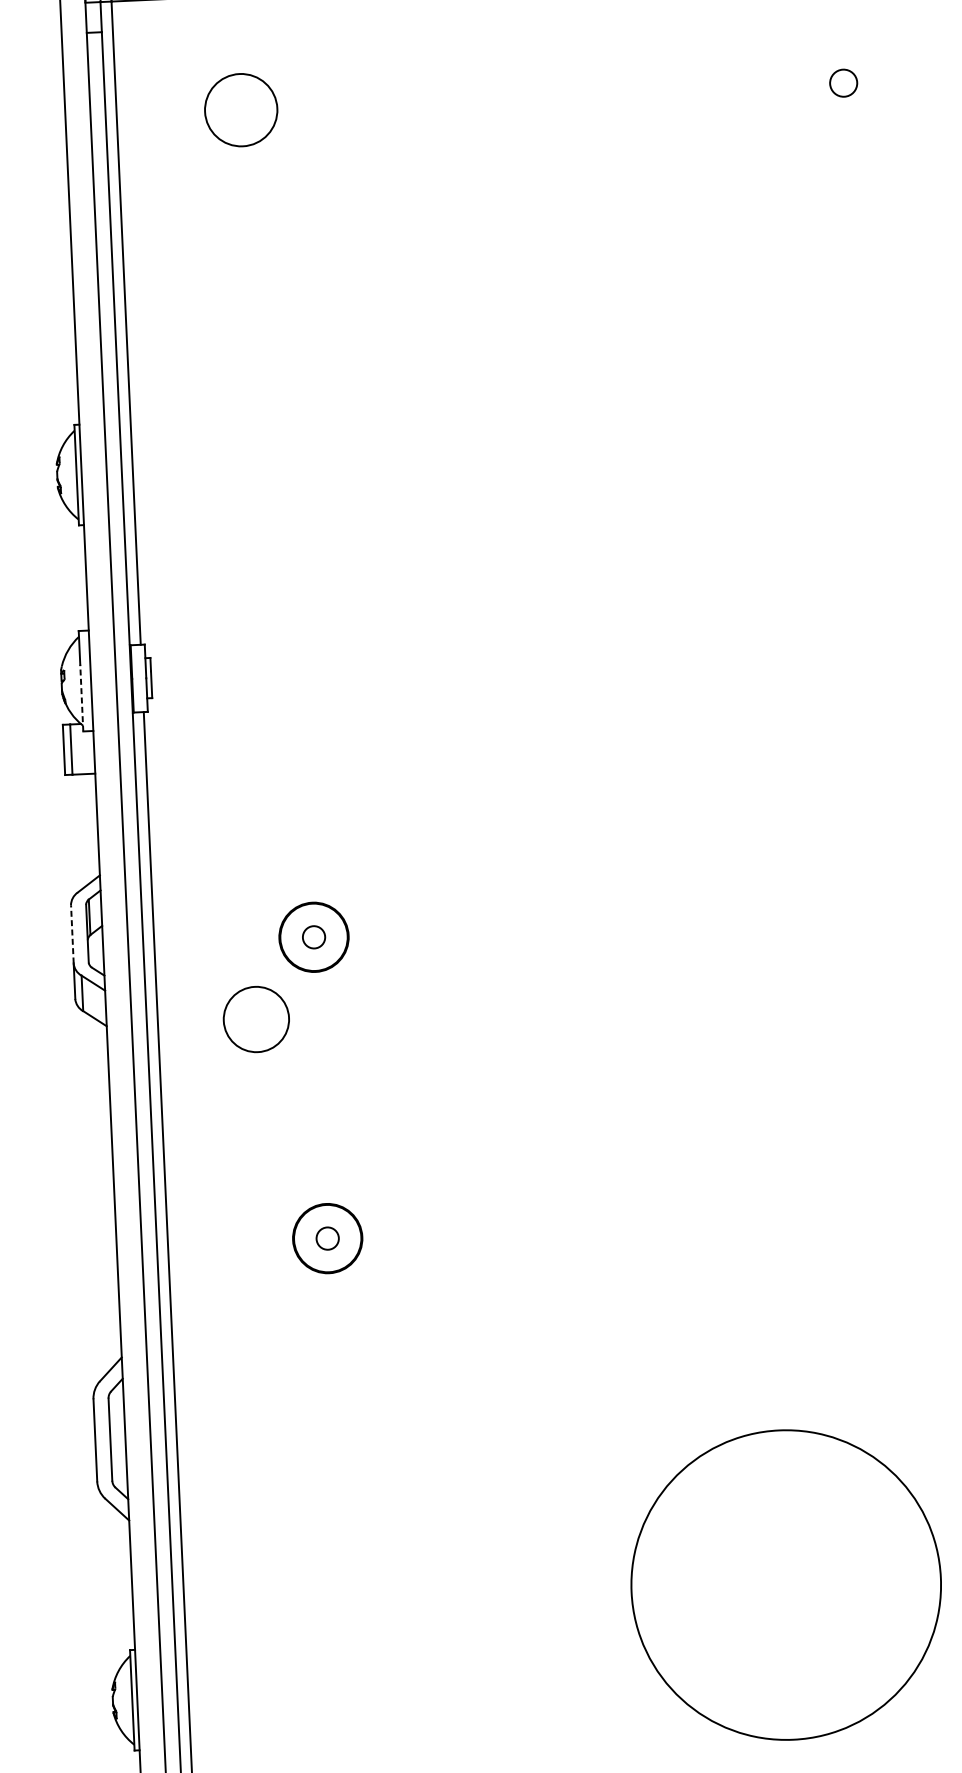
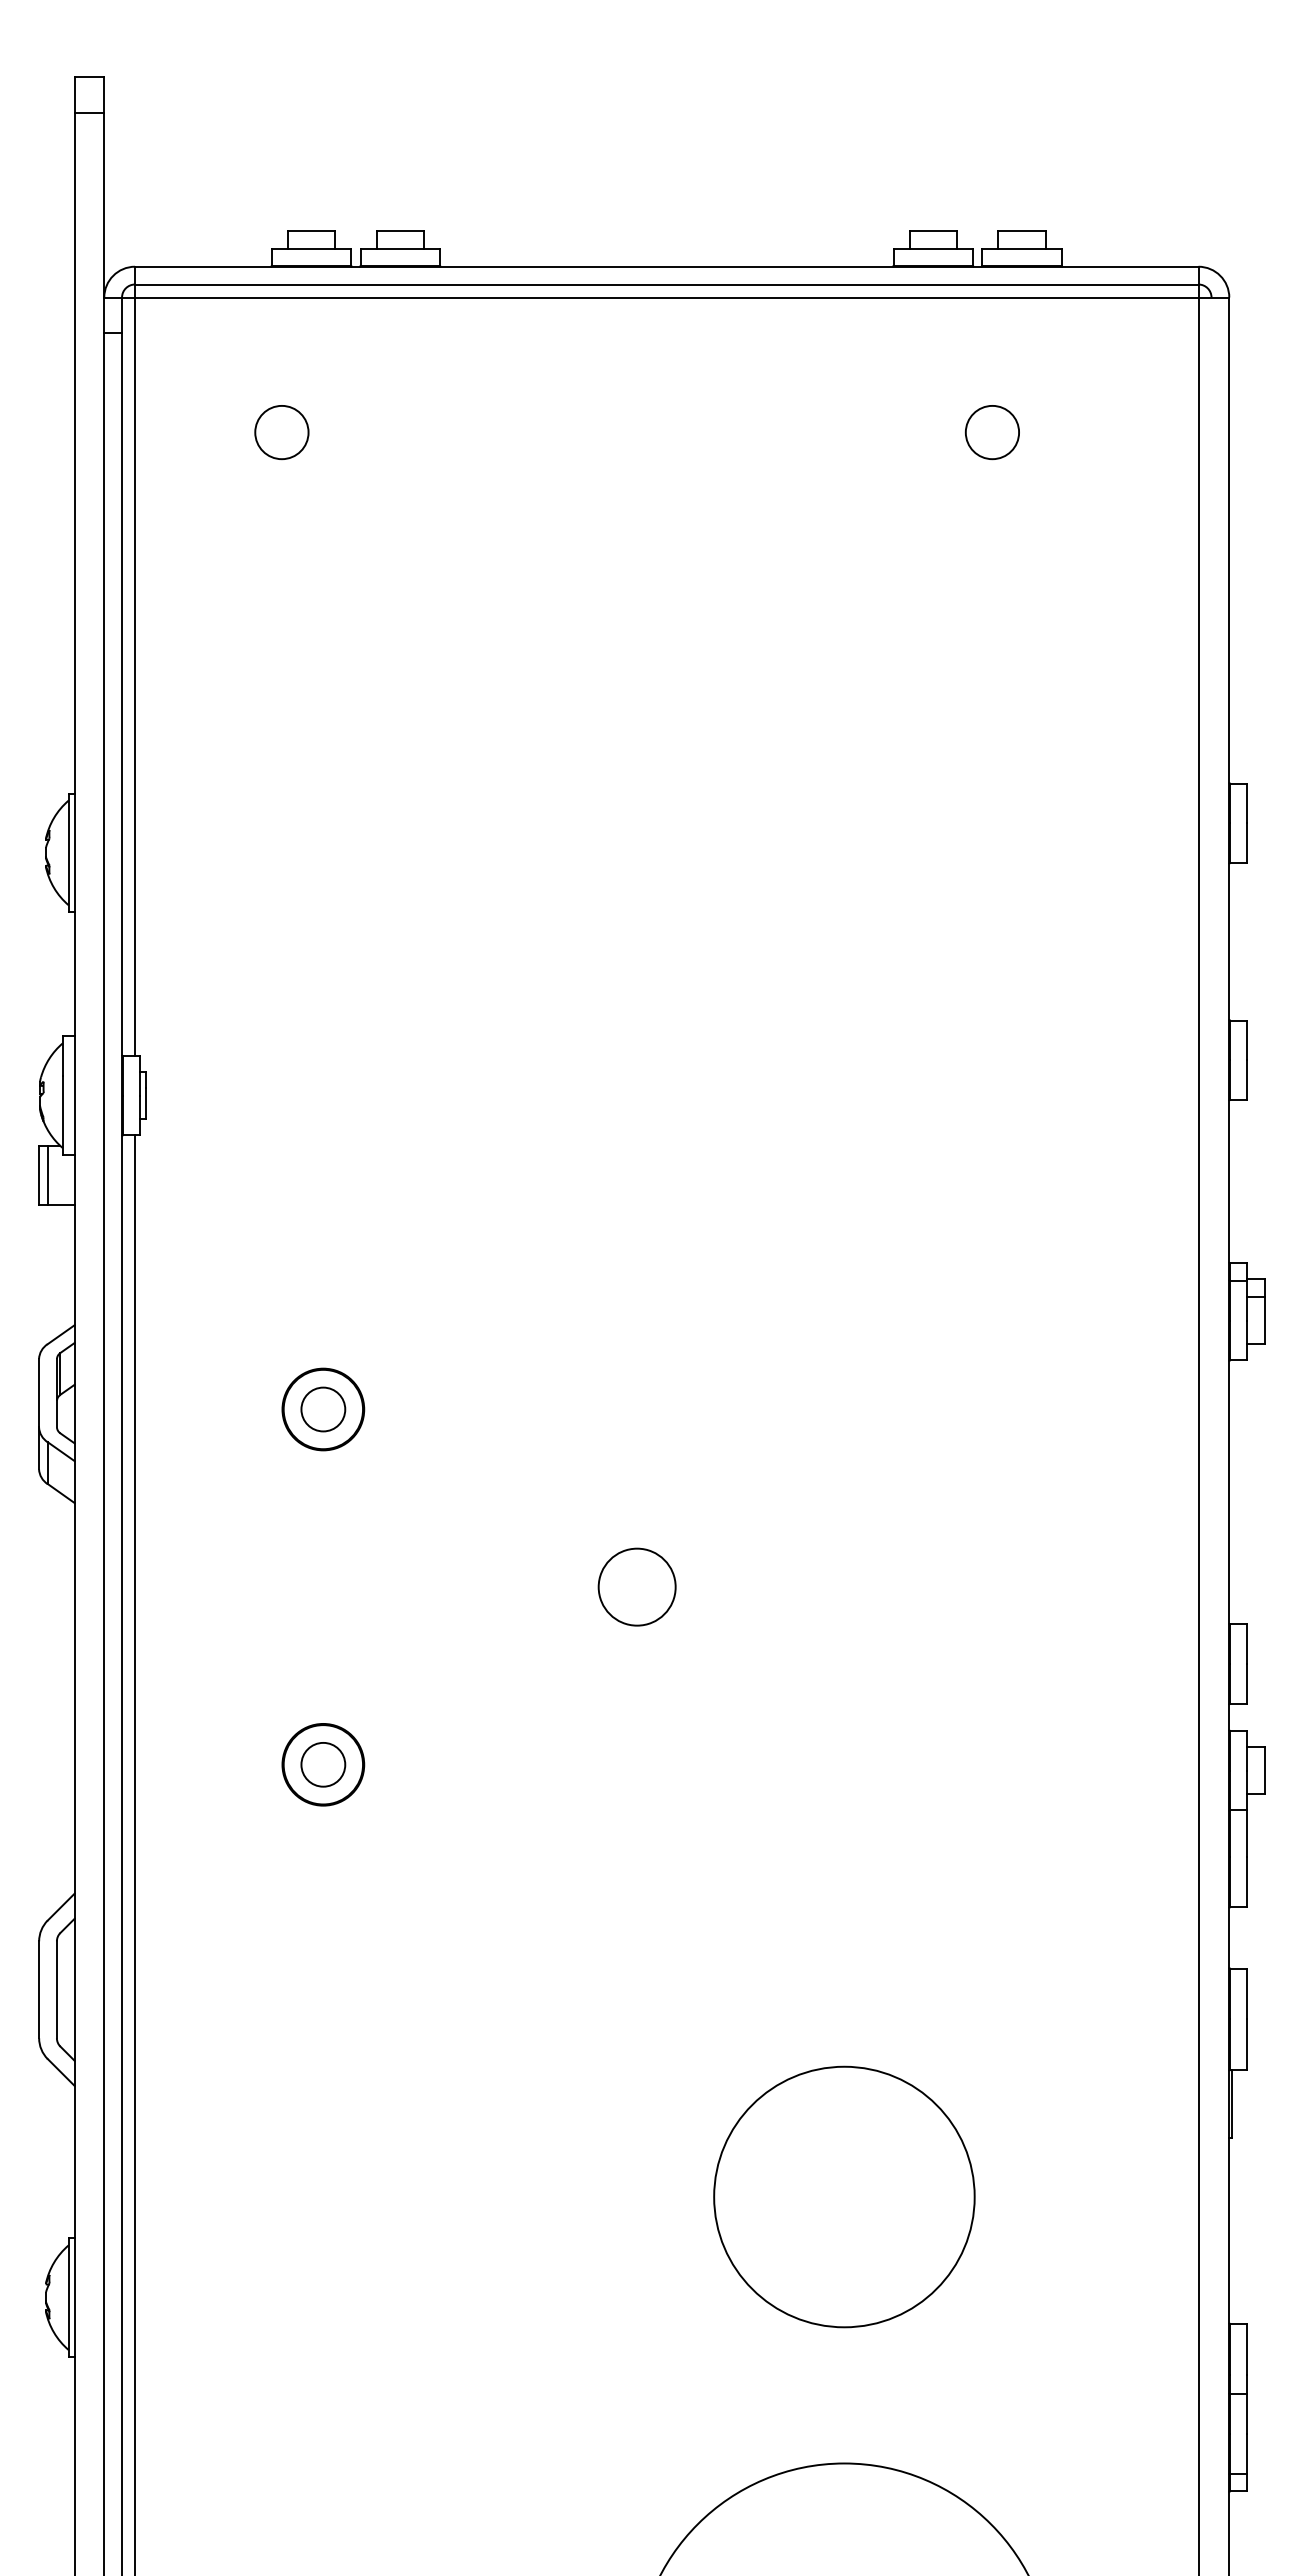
circle: (843, 83) -> (991, 432), size x1.67
circle: (240, 110) -> (281, 432), size x0.62
line: (81, 698) -> (62, 1115), dashed -> solid
line: (72, 933) -> (39, 1392), dashed -> solid
circle: (314, 937) -> (323, 1409), size x1.67
circle: (255, 1018) -> (636, 1586), moved
circle: (327, 1238) -> (323, 1764), size x1.67
circle: (786, 1584) -> (844, 2196), size x0.71

